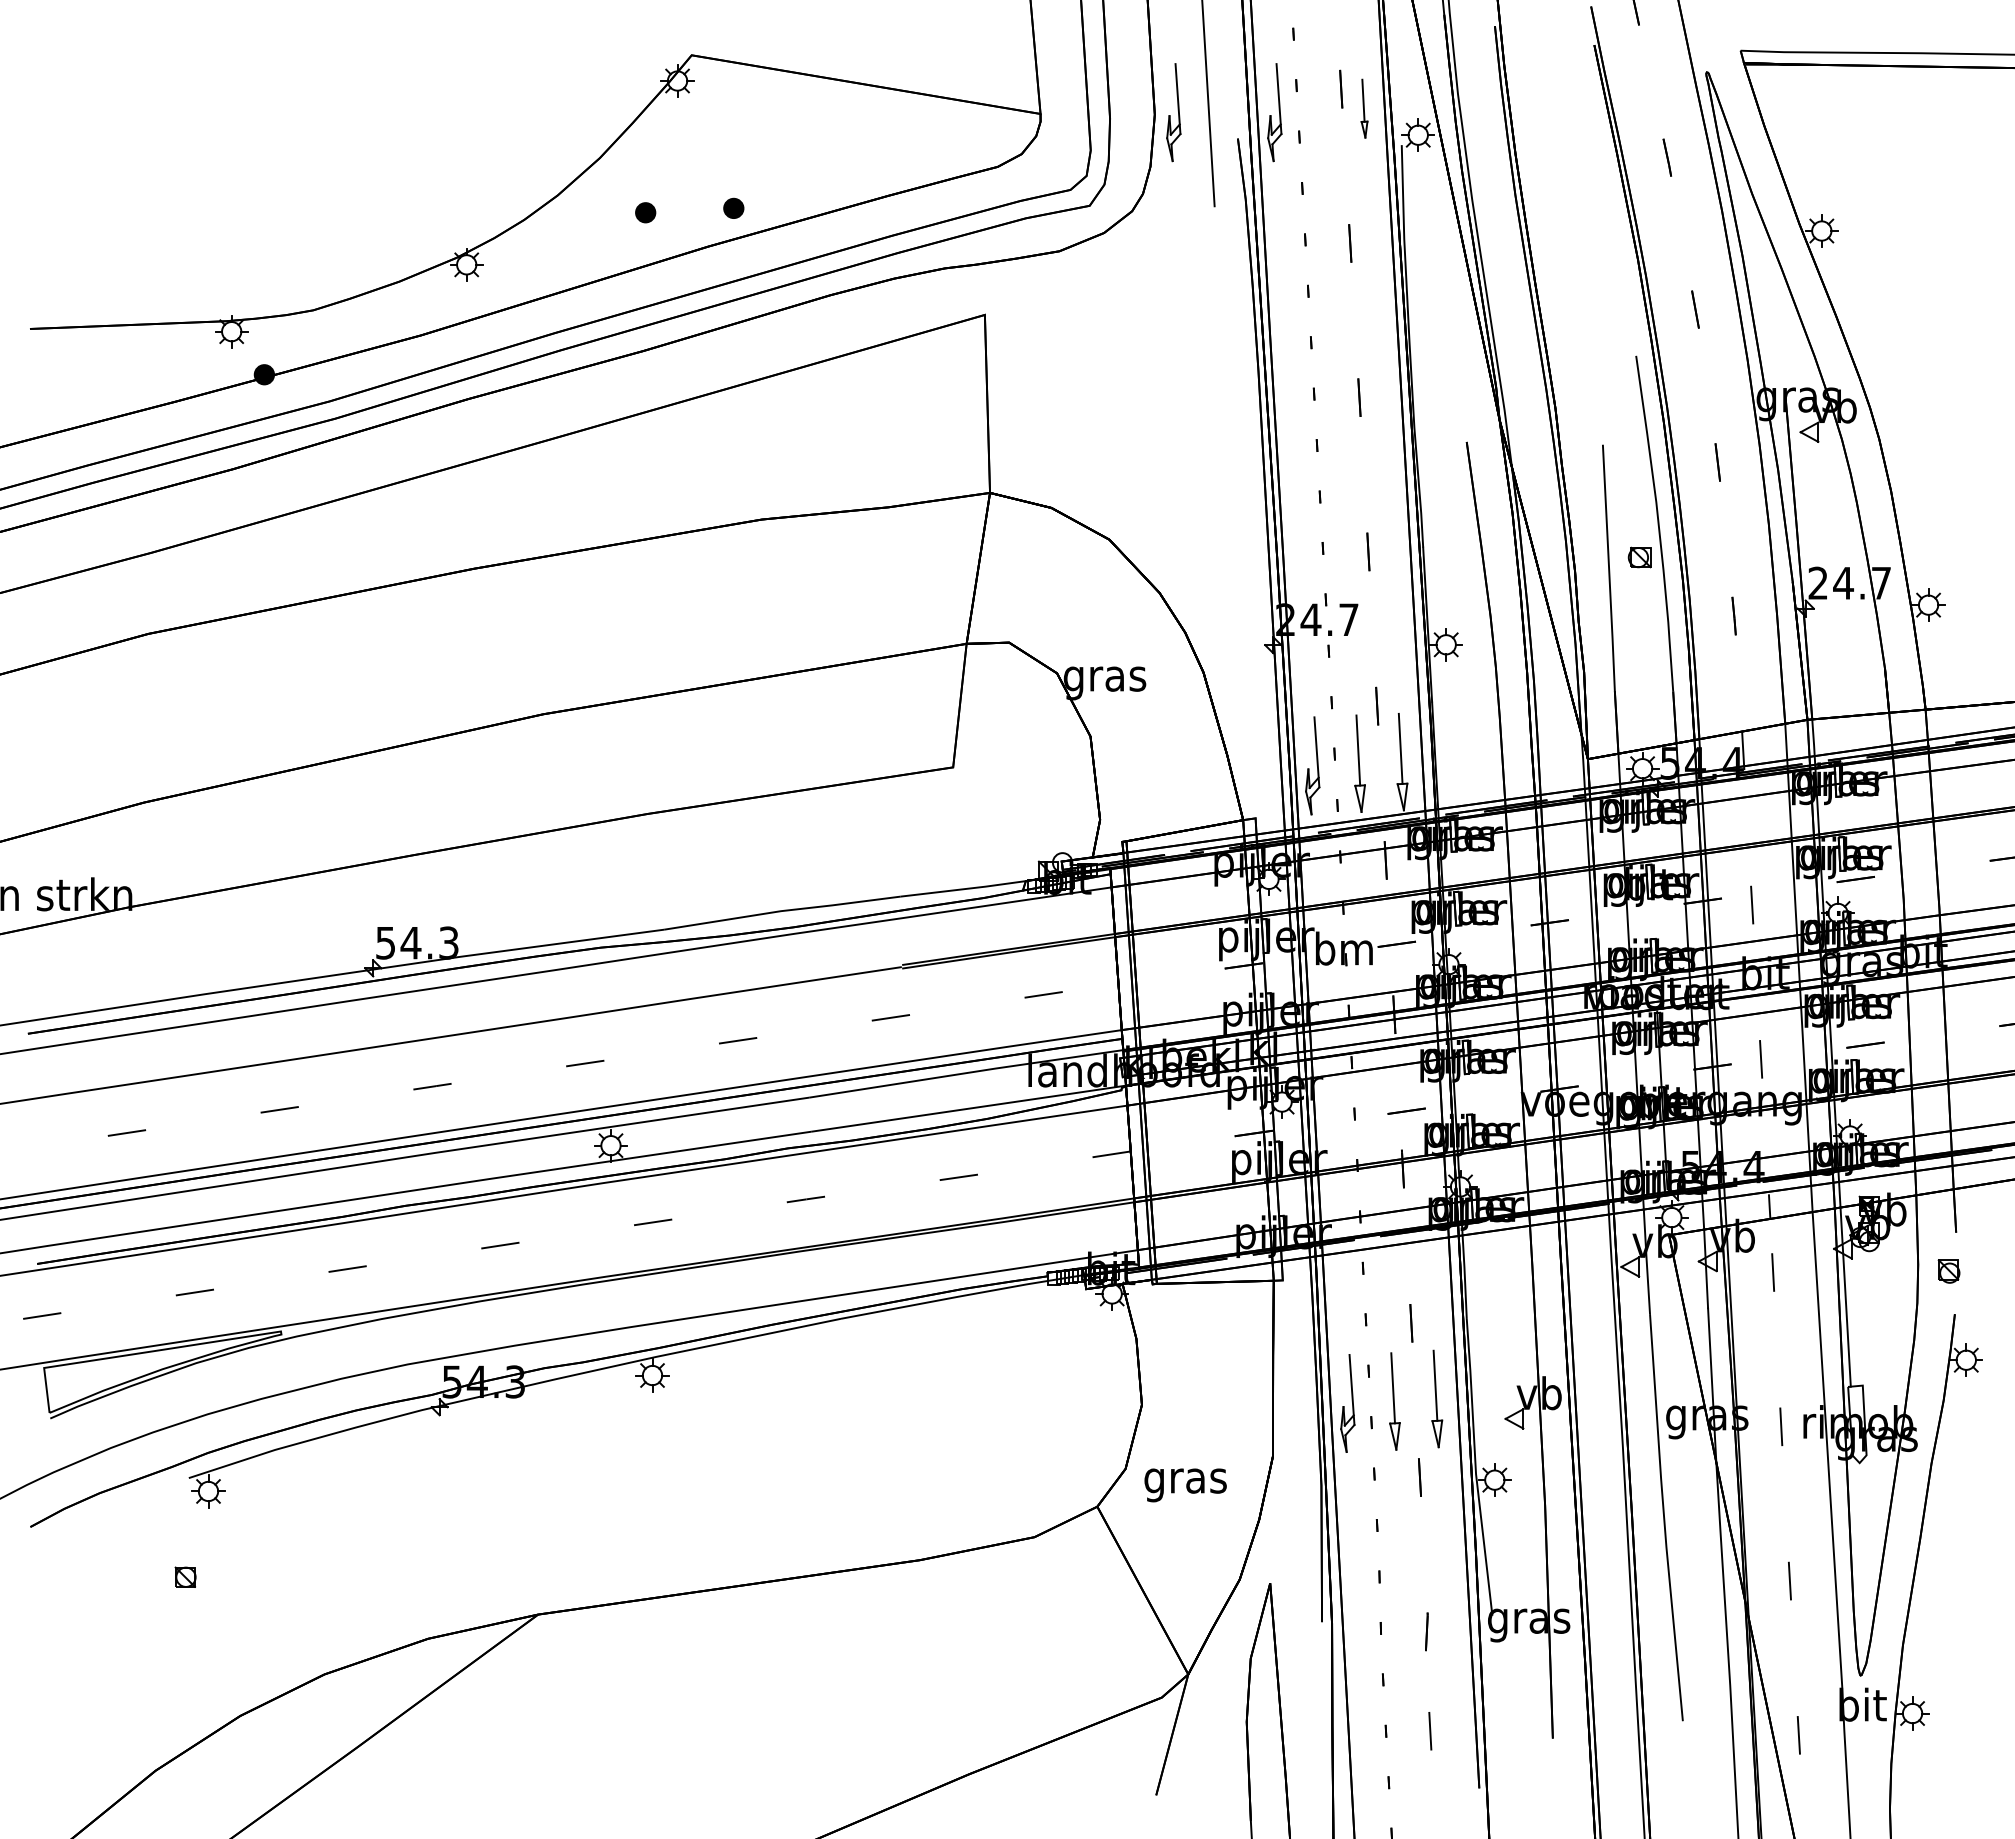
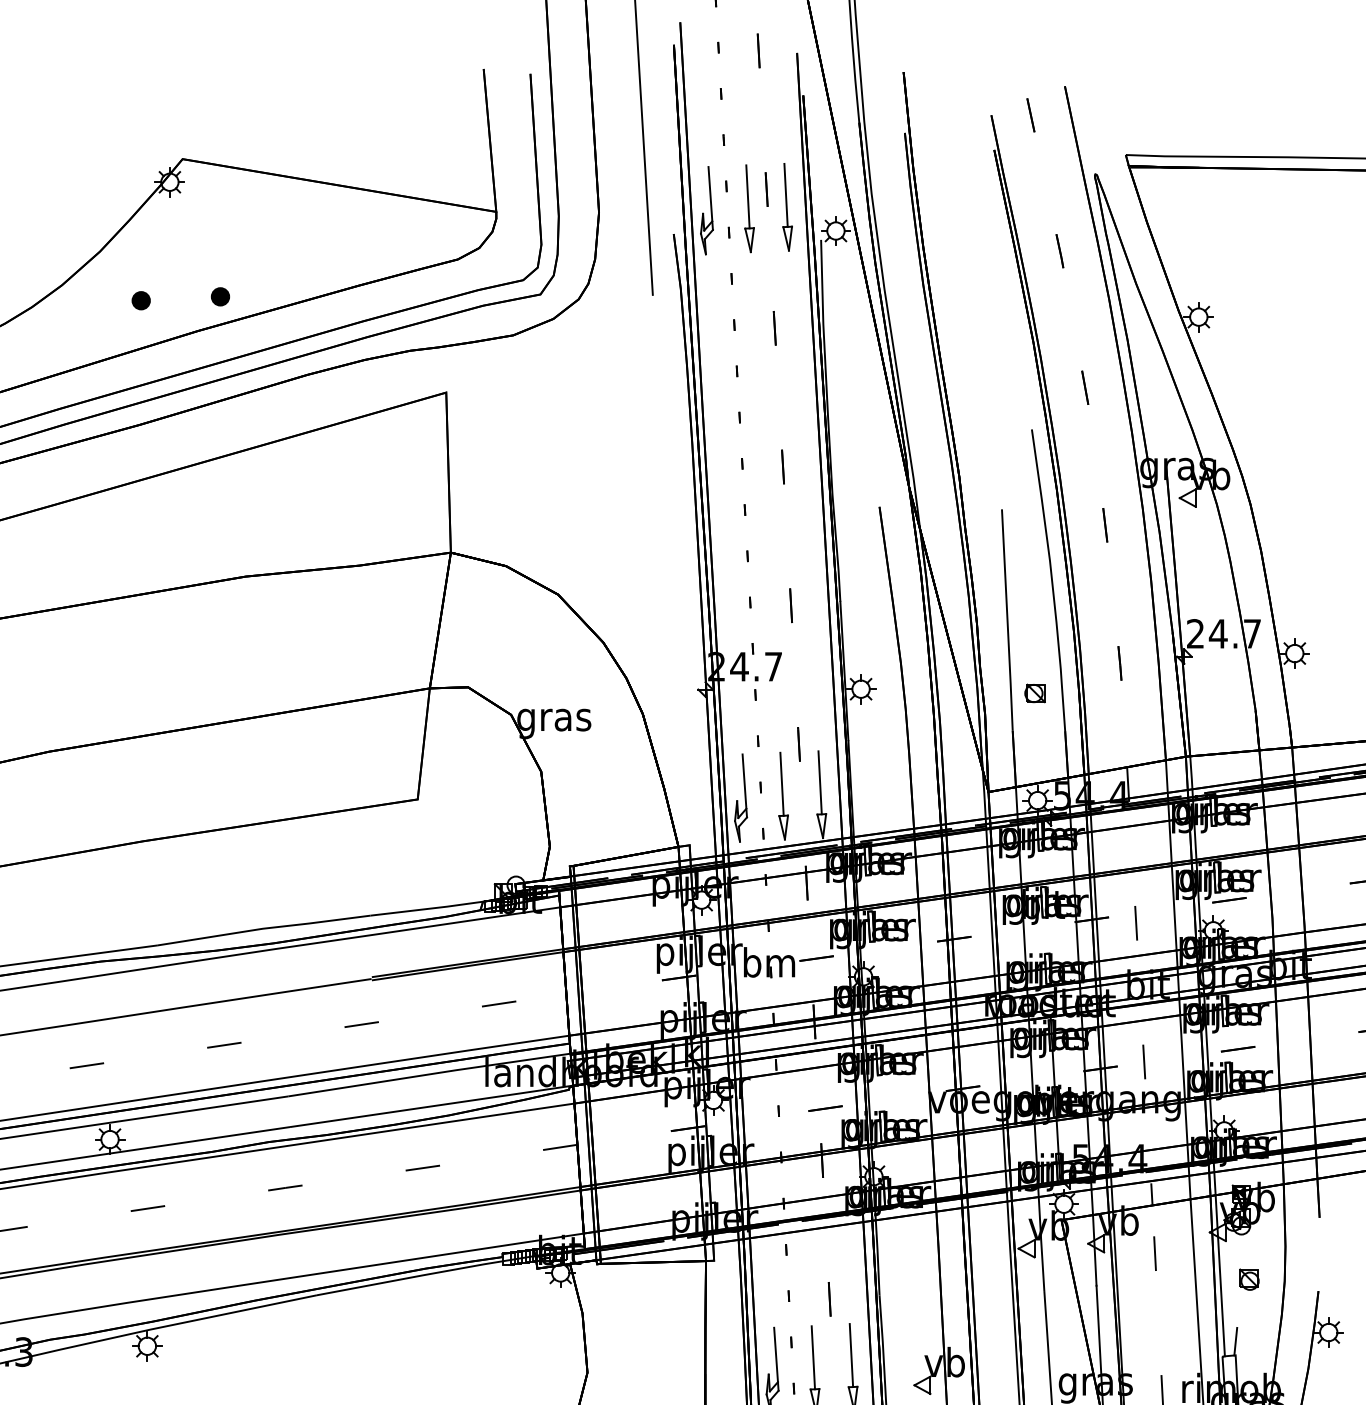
part: (1364, 108) -> (787, 206), size x1.67
part: (1321, 110) -> (748, 208), added
part: (1173, 112) -> (615, 210), removed
part: (1639, 557) -> (1034, 693), moved
part: (1948, 1271) -> (1248, 1279), moved
line: (1862, 1370) -> (1235, 1341), added

